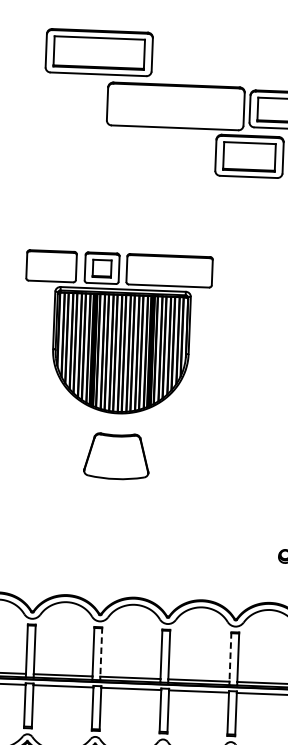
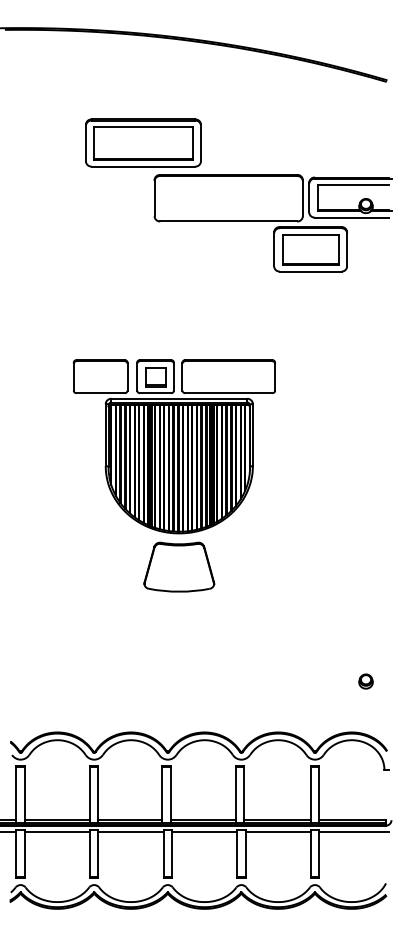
part: (117, 455) -> (179, 566), moved
line: (101, 651) -> (170, 792), dashed -> solid
line: (230, 656) -> (310, 792), dashed -> solid

